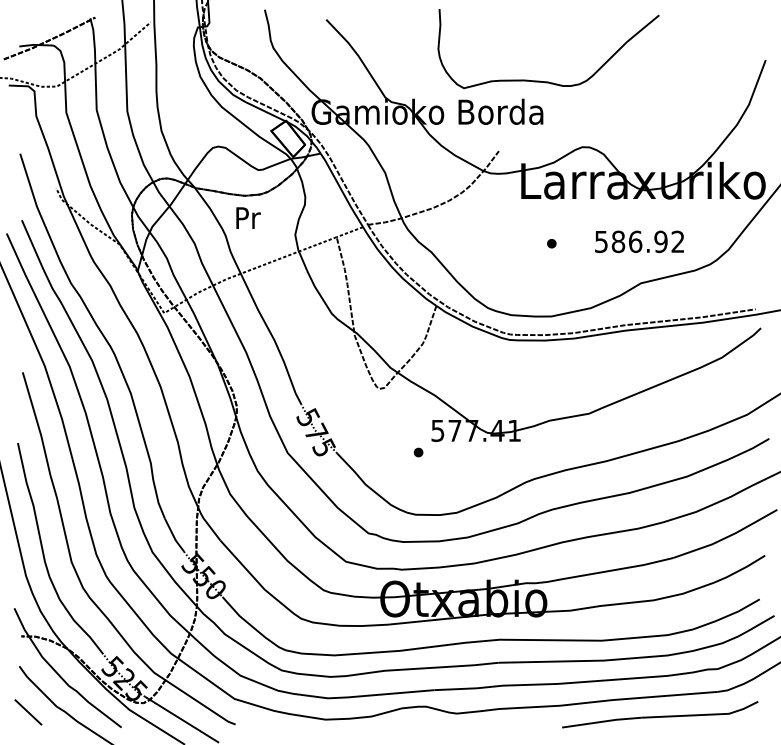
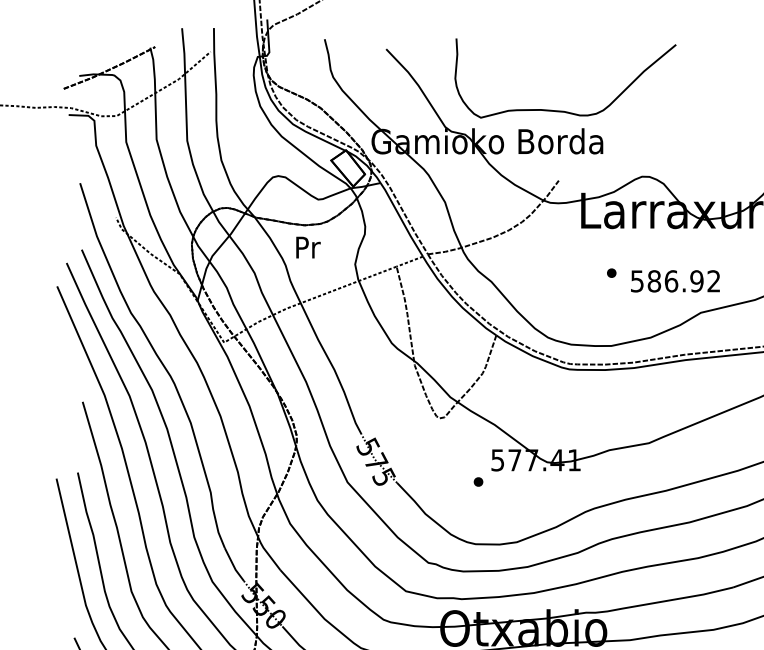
curve: (548, 81) -> (565, 110), moved
text: (639, 241) -> (675, 280), moved

